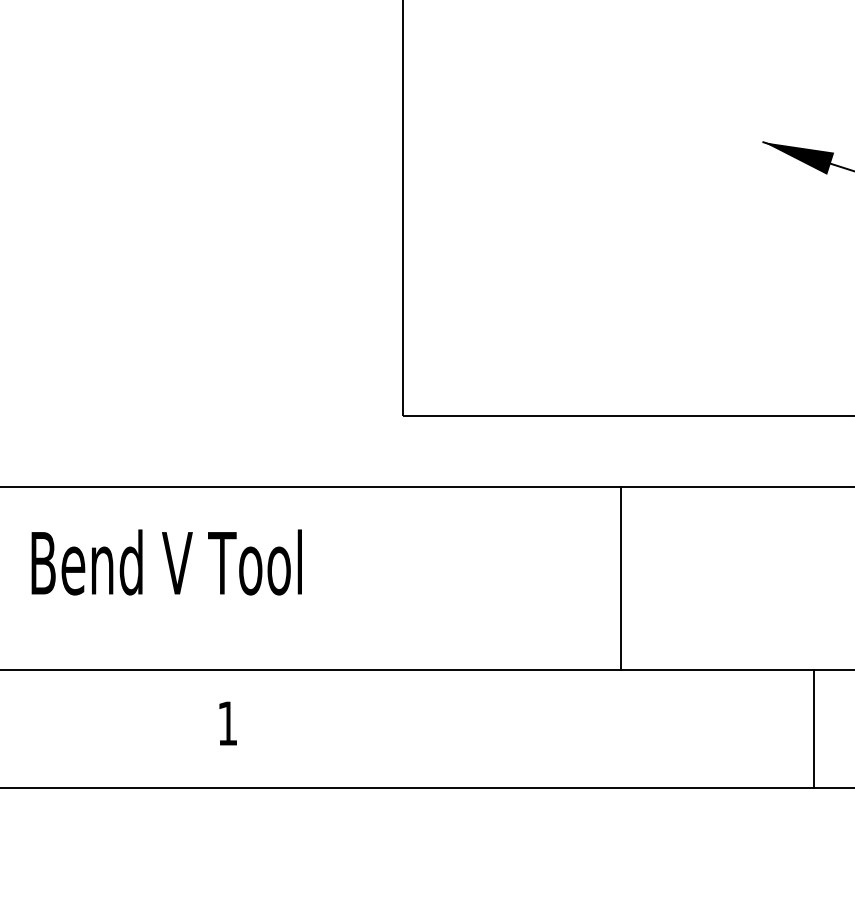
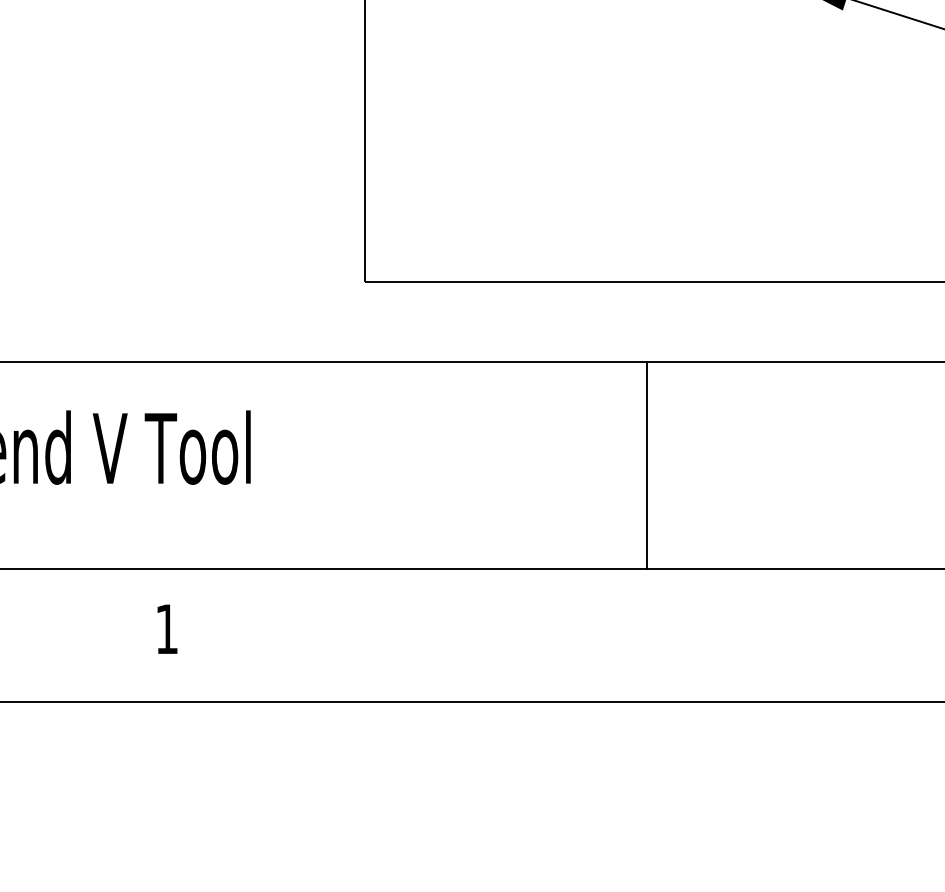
line: (621, 578) -> (647, 465), moved
line: (813, 729) -> (827, 635), removed

